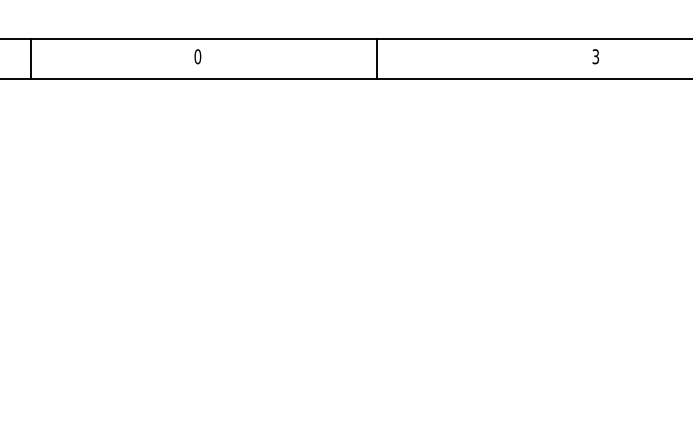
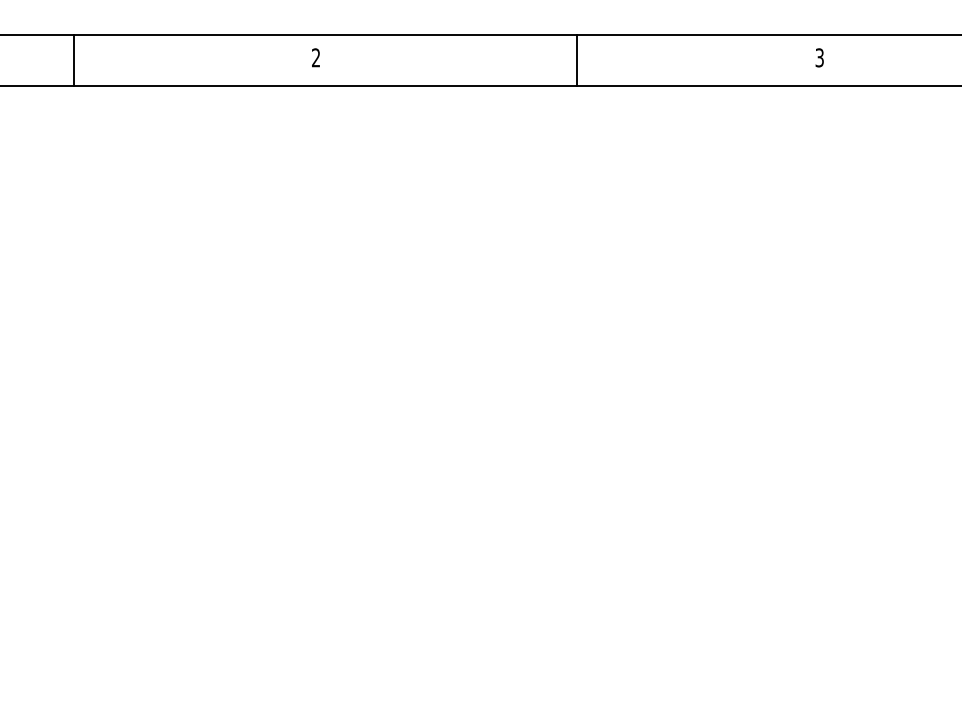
text: (197, 56) -> (315, 57), 0 -> 2
line: (30, 58) -> (73, 60), moved
line: (376, 58) -> (577, 60), moved

